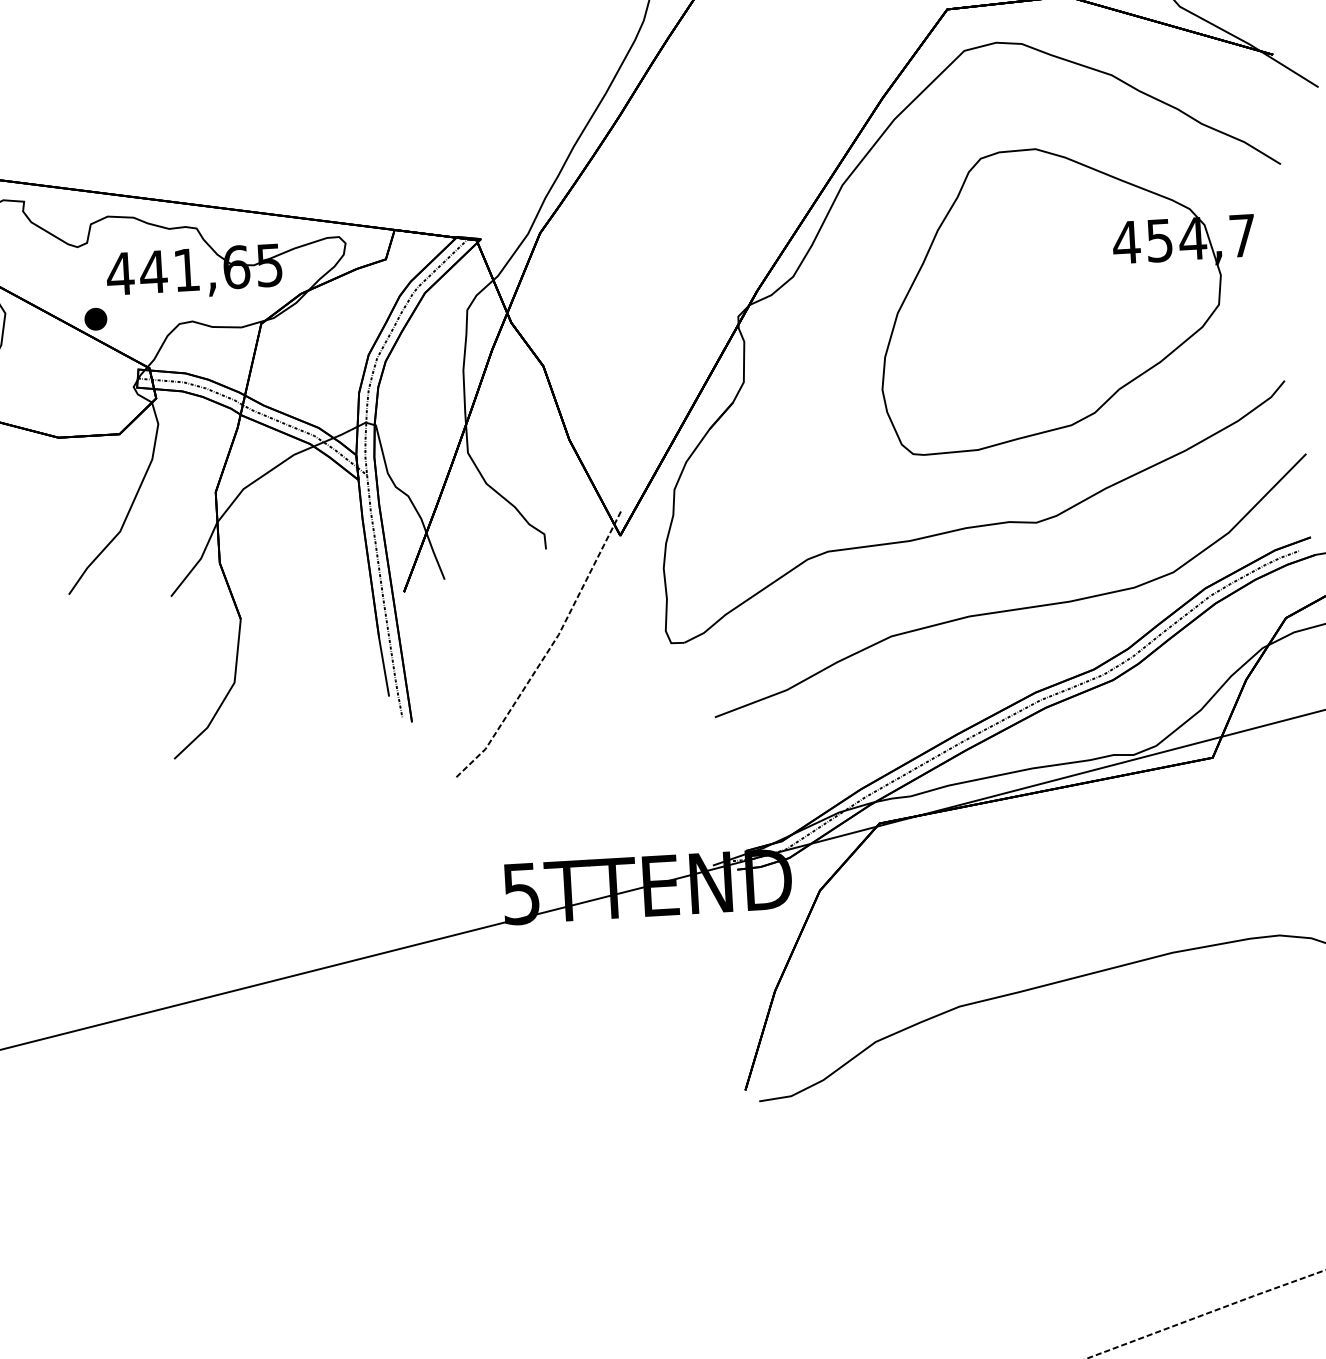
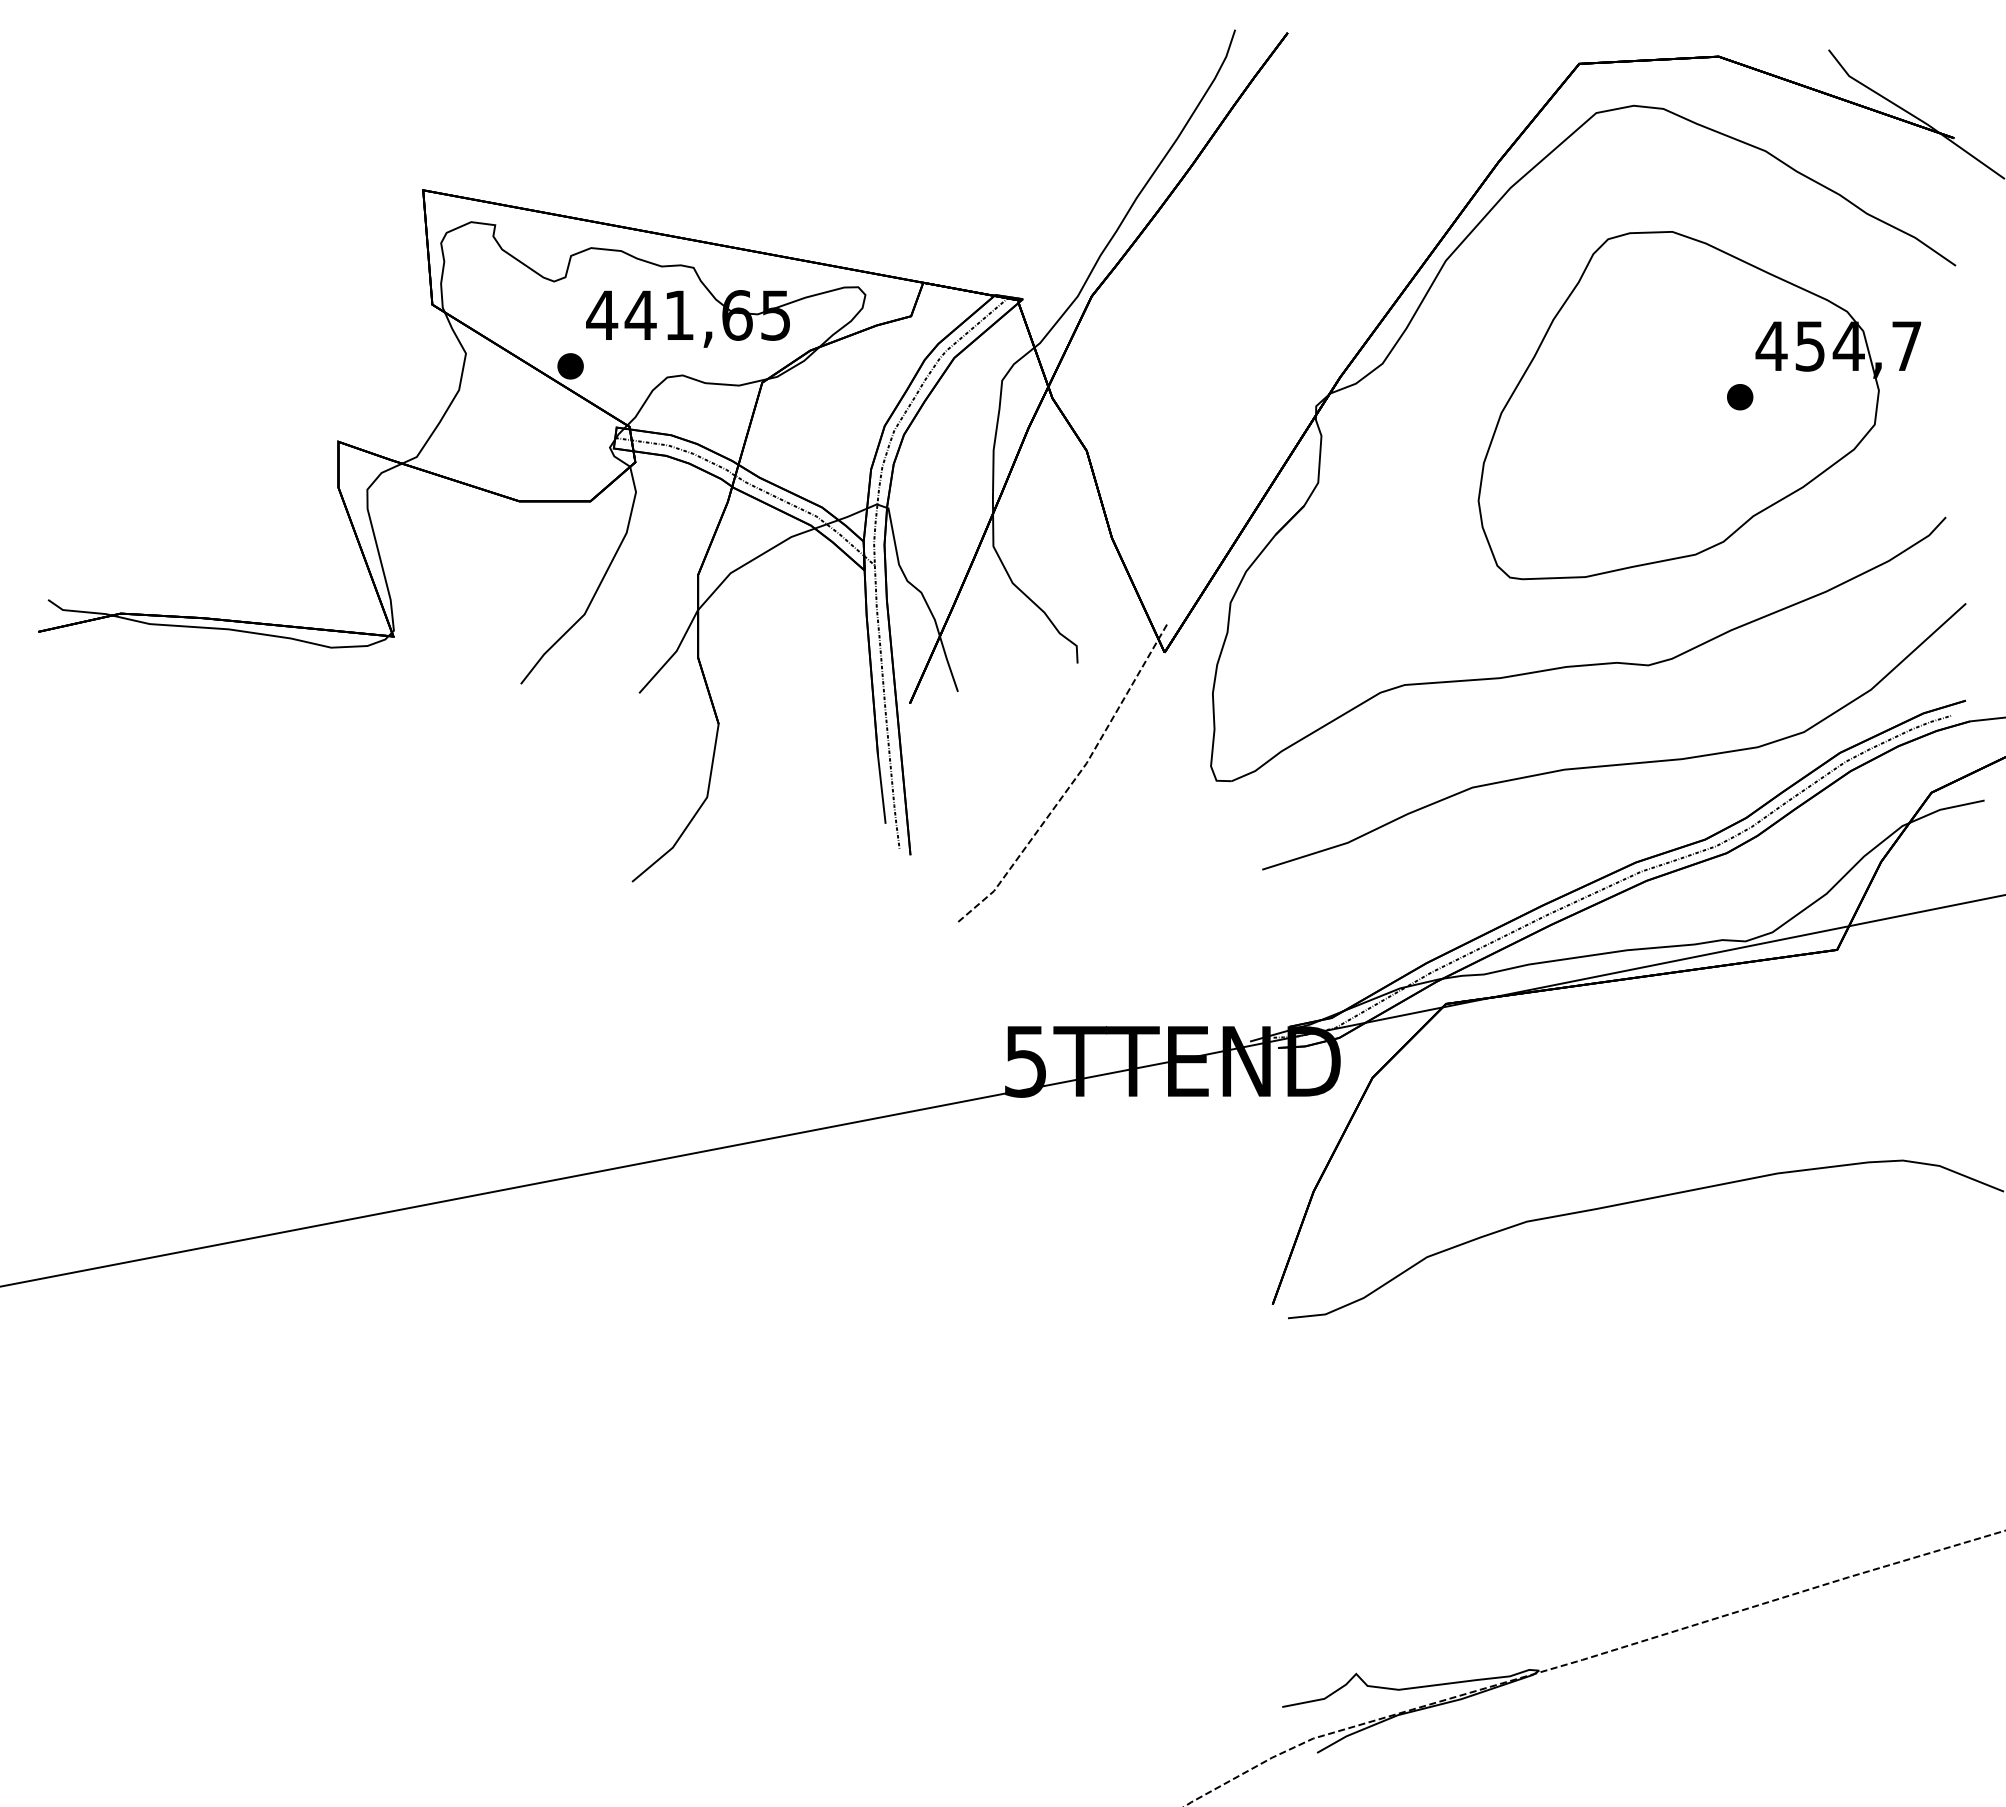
part: (1102, 288) -> (1740, 397), added

